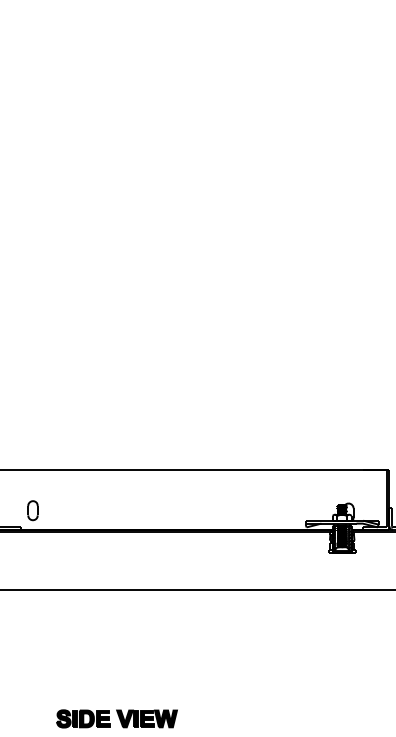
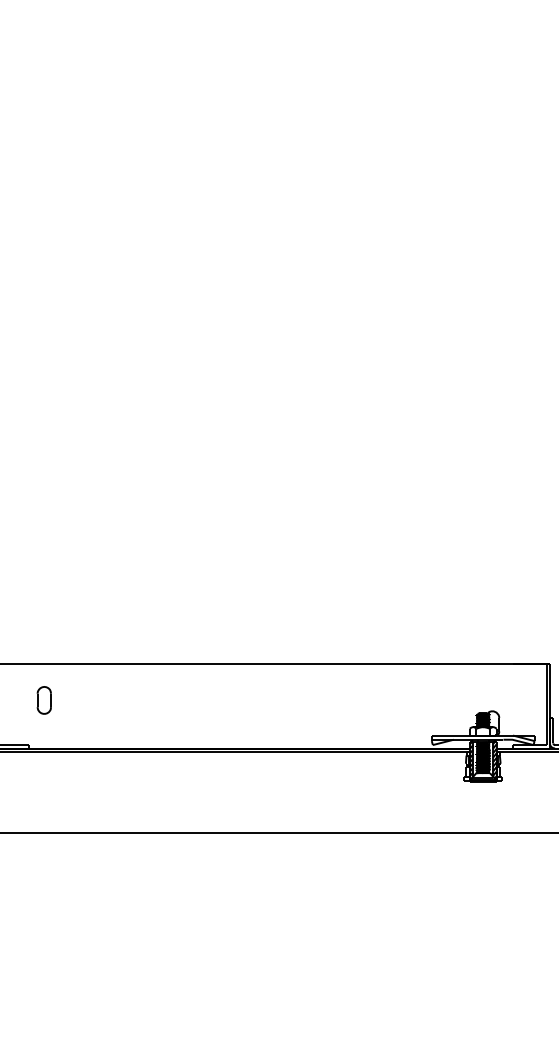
part: (32, 510) -> (43, 700), moved
part: (116, 718) -> (164, 1015), removed

